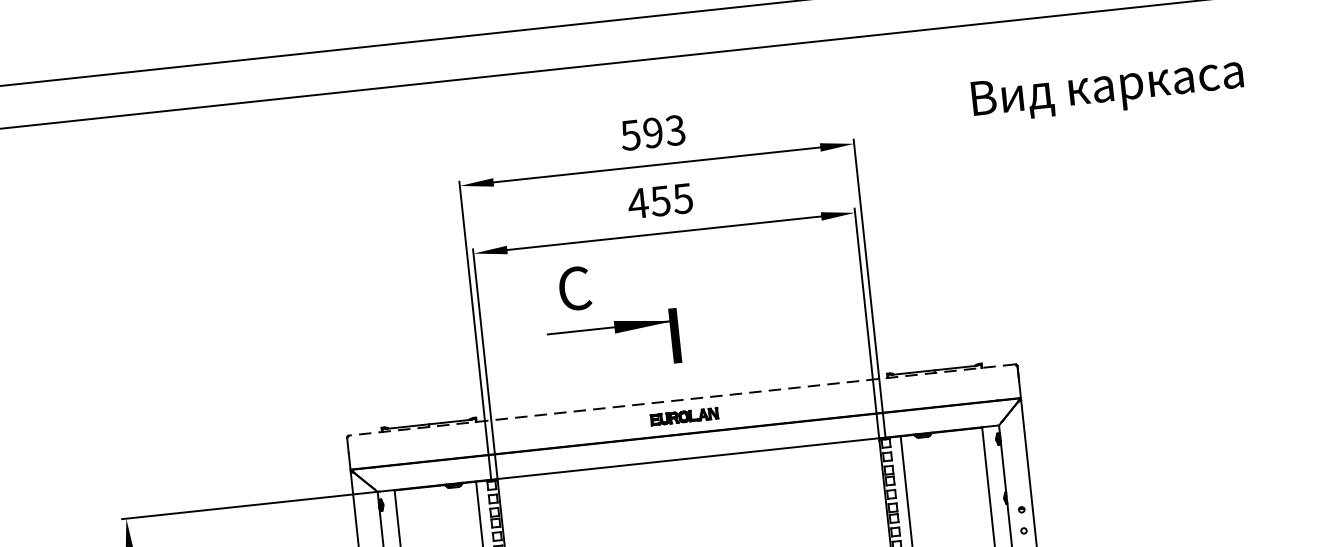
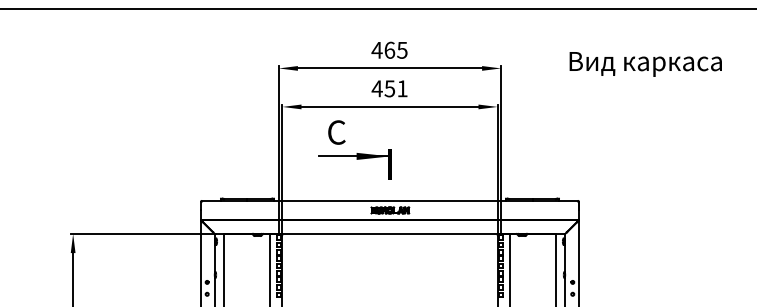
text: (1107, 90) -> (645, 64), moved
text: (652, 131) -> (389, 49), 593 -> 465
text: (682, 198) -> (402, 88), 455 -> 451
line: (681, 399) -> (389, 200), dashed -> solid

